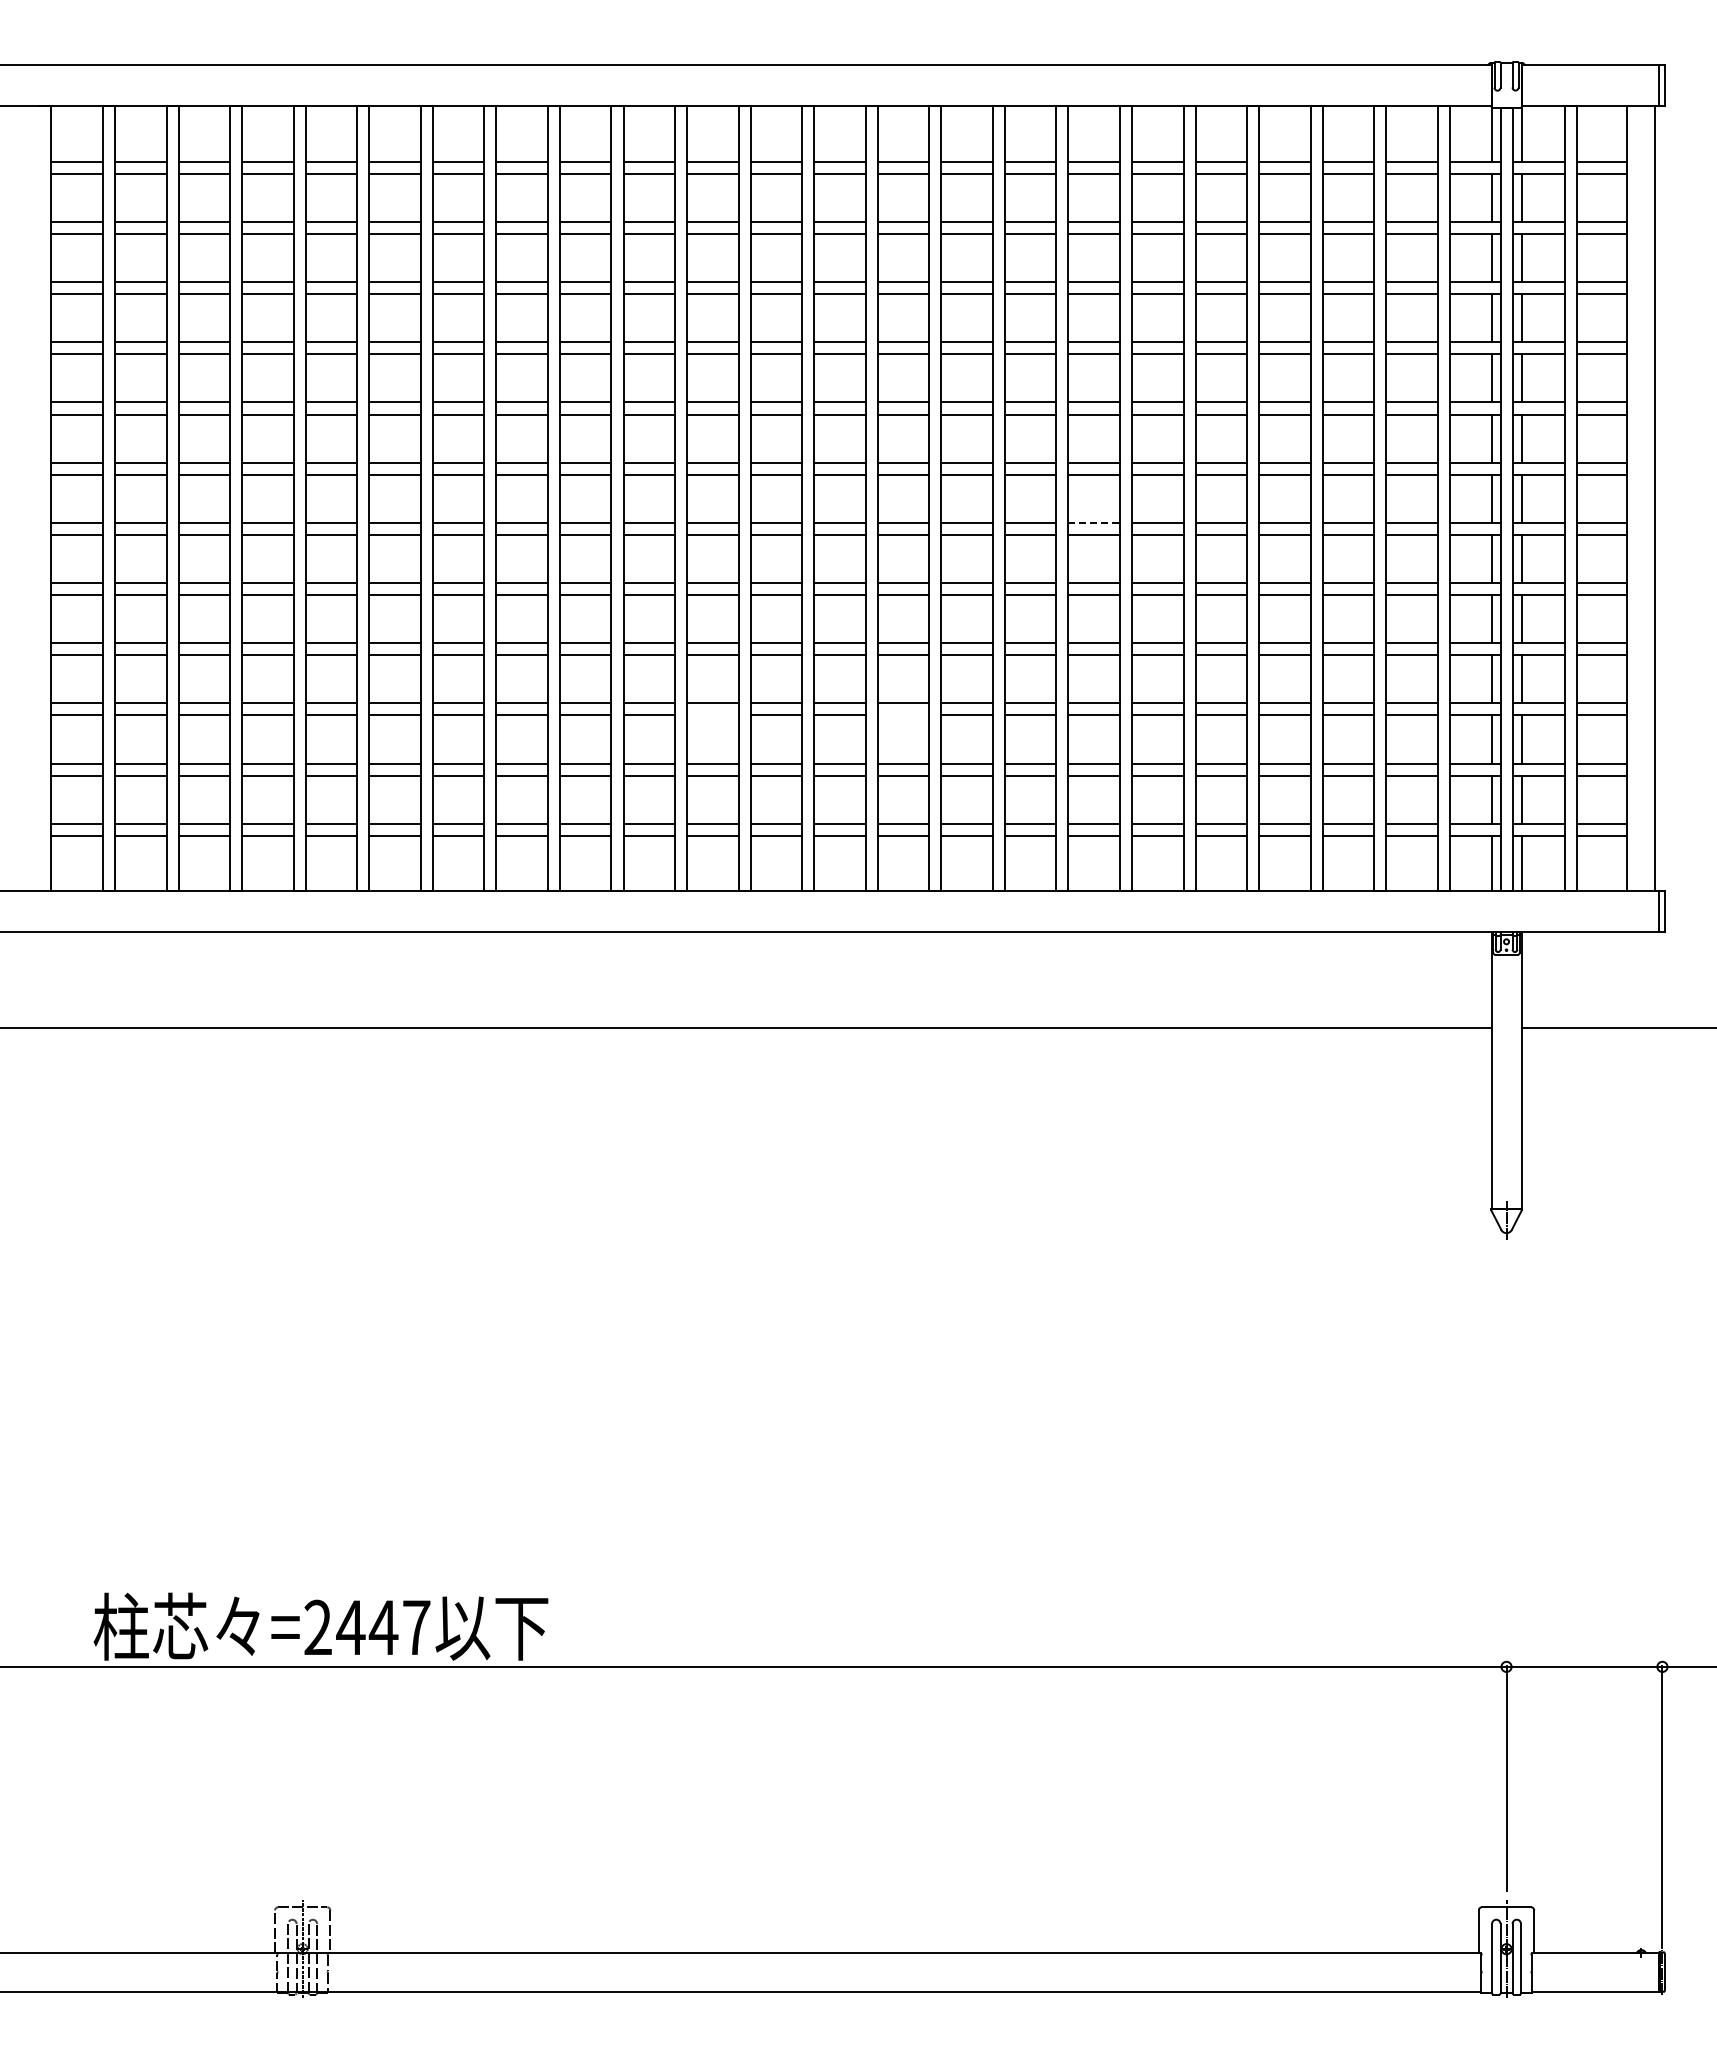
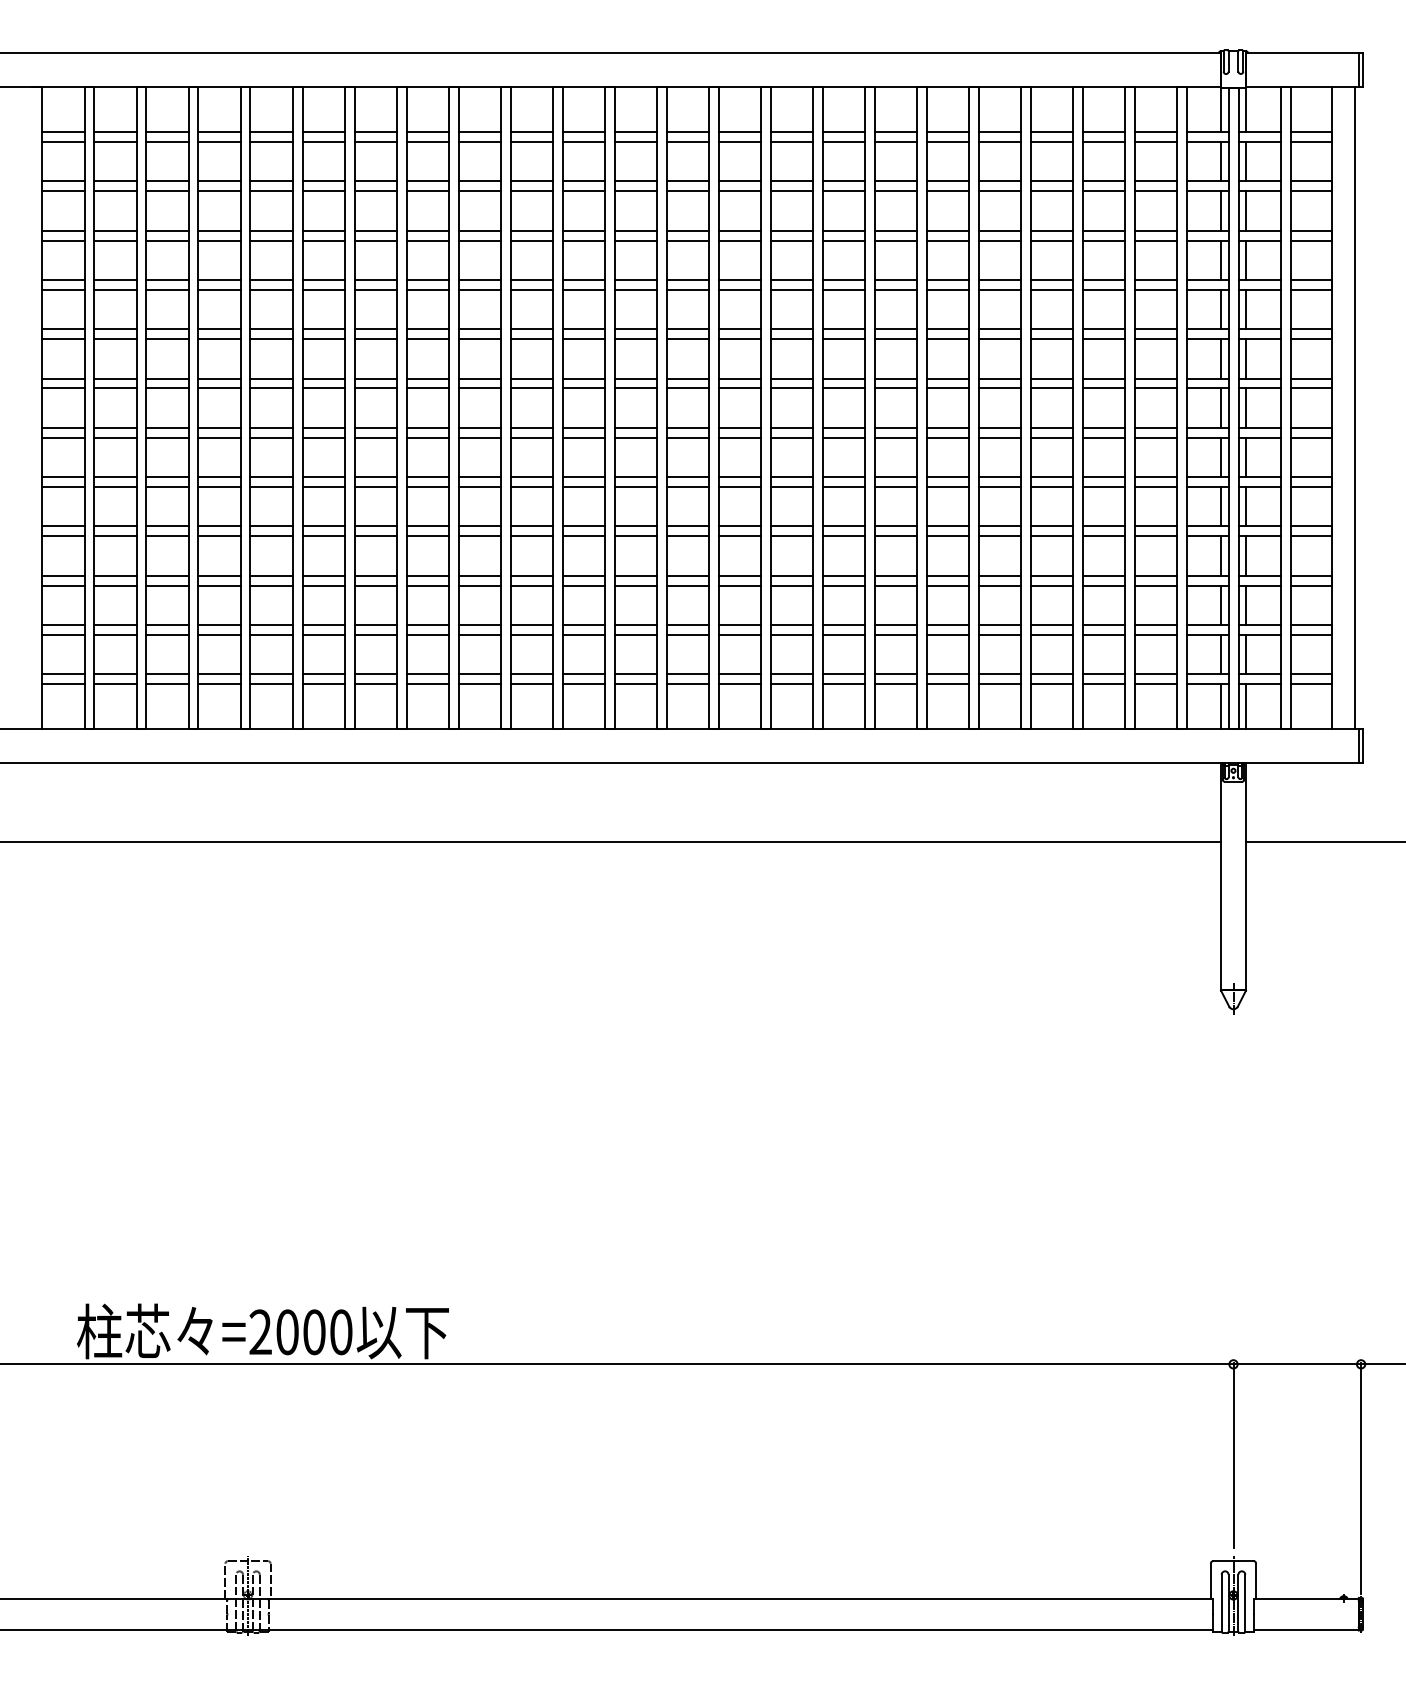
line: (1094, 522) -> (896, 427), dashed -> solid
line: (712, 715) -> (583, 585), added
line: (903, 715) -> (739, 585), added
text: (383, 1627) -> (314, 1332), =2447 -> =2000

